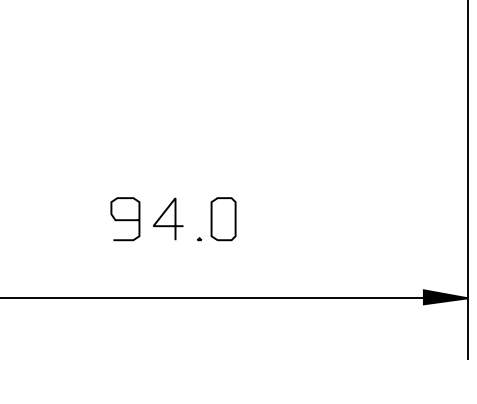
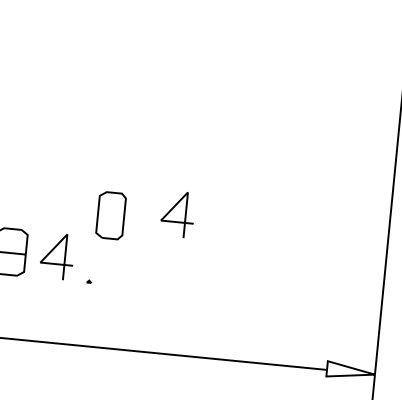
line: (269, 166) -> (173, 210), added
part: (223, 219) -> (110, 216), moved
fill: (445, 297) -> (350, 371), removed

